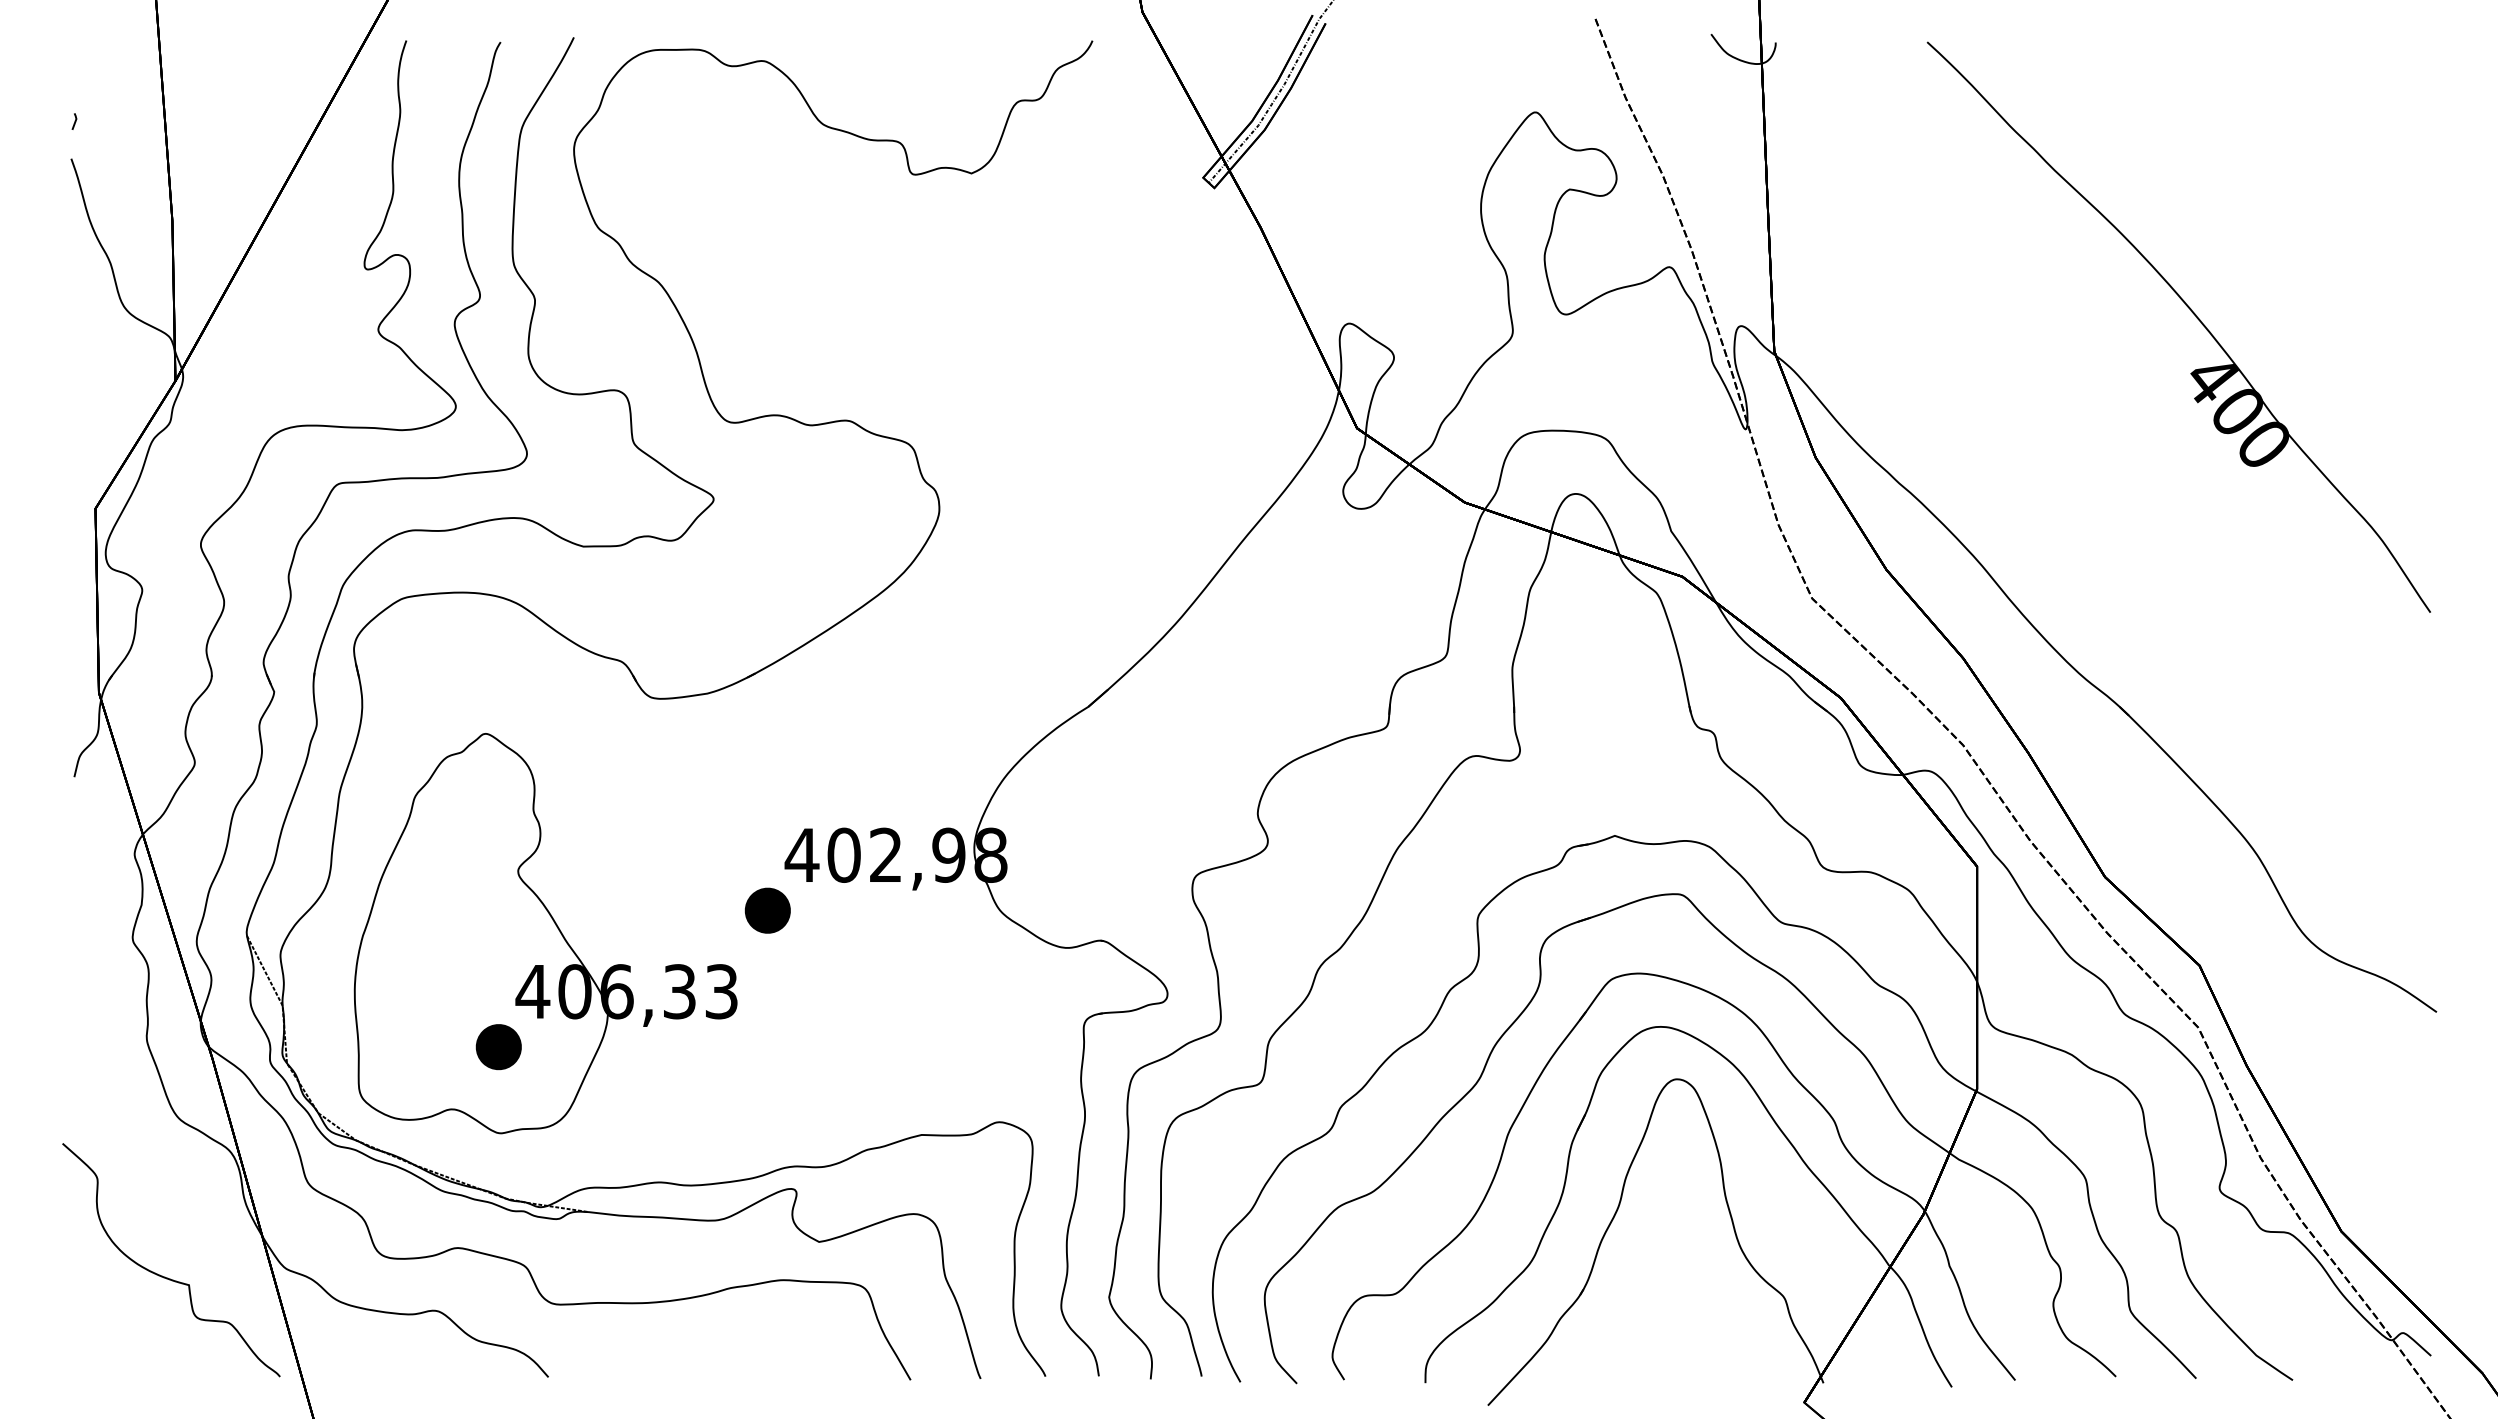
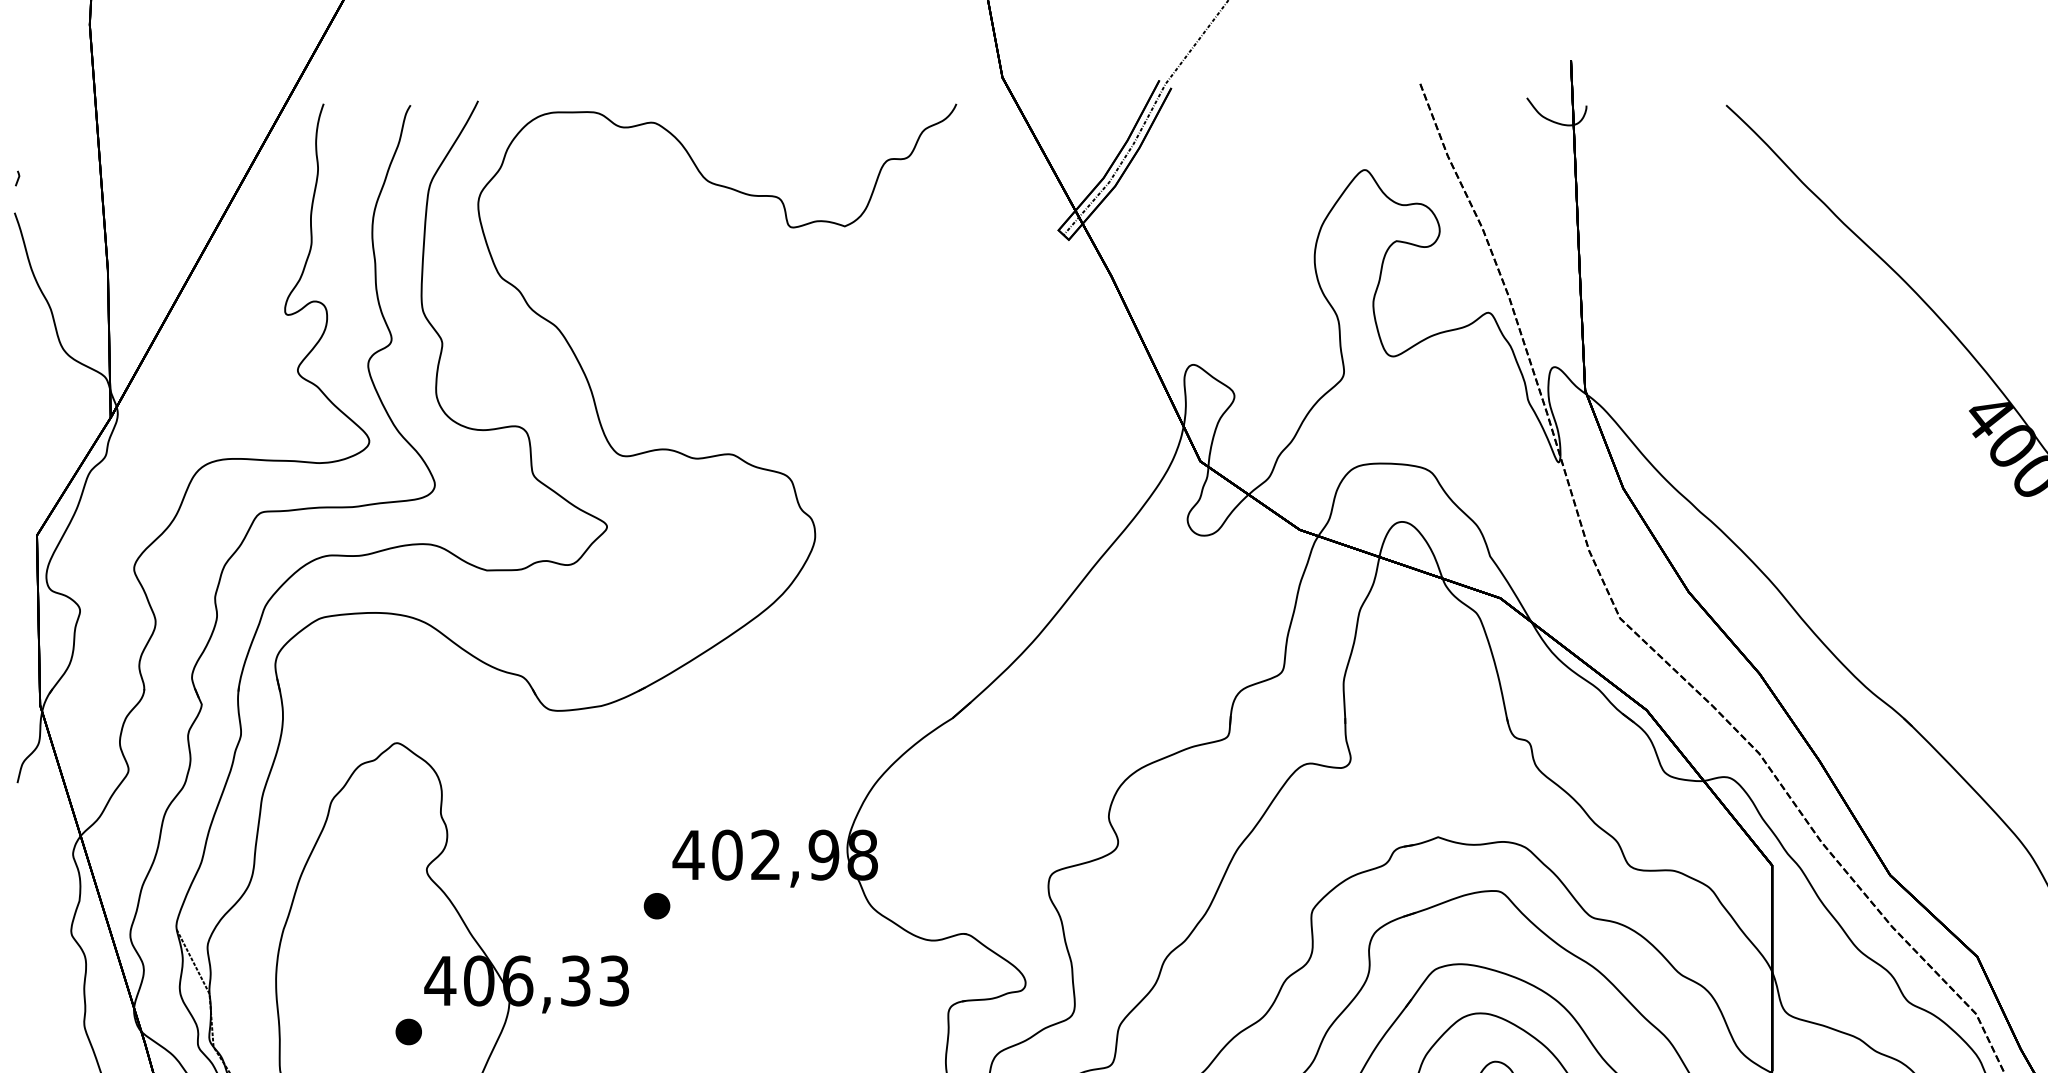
part: (767, 910) -> (656, 906), size x0.62
part: (498, 1046) -> (408, 1031), size x0.62

